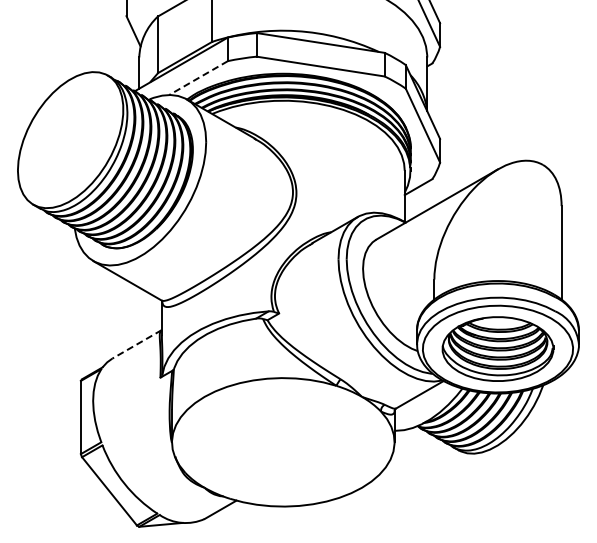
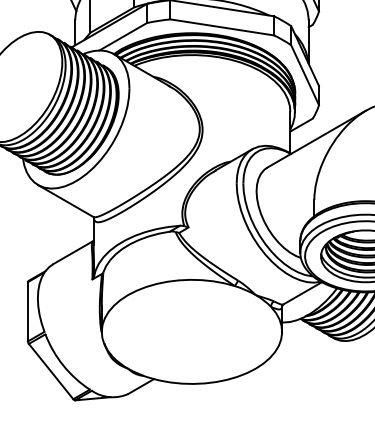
line: (198, 78) -> (123, 37), dashed -> solid
line: (137, 344) -> (73, 252), dashed -> solid

